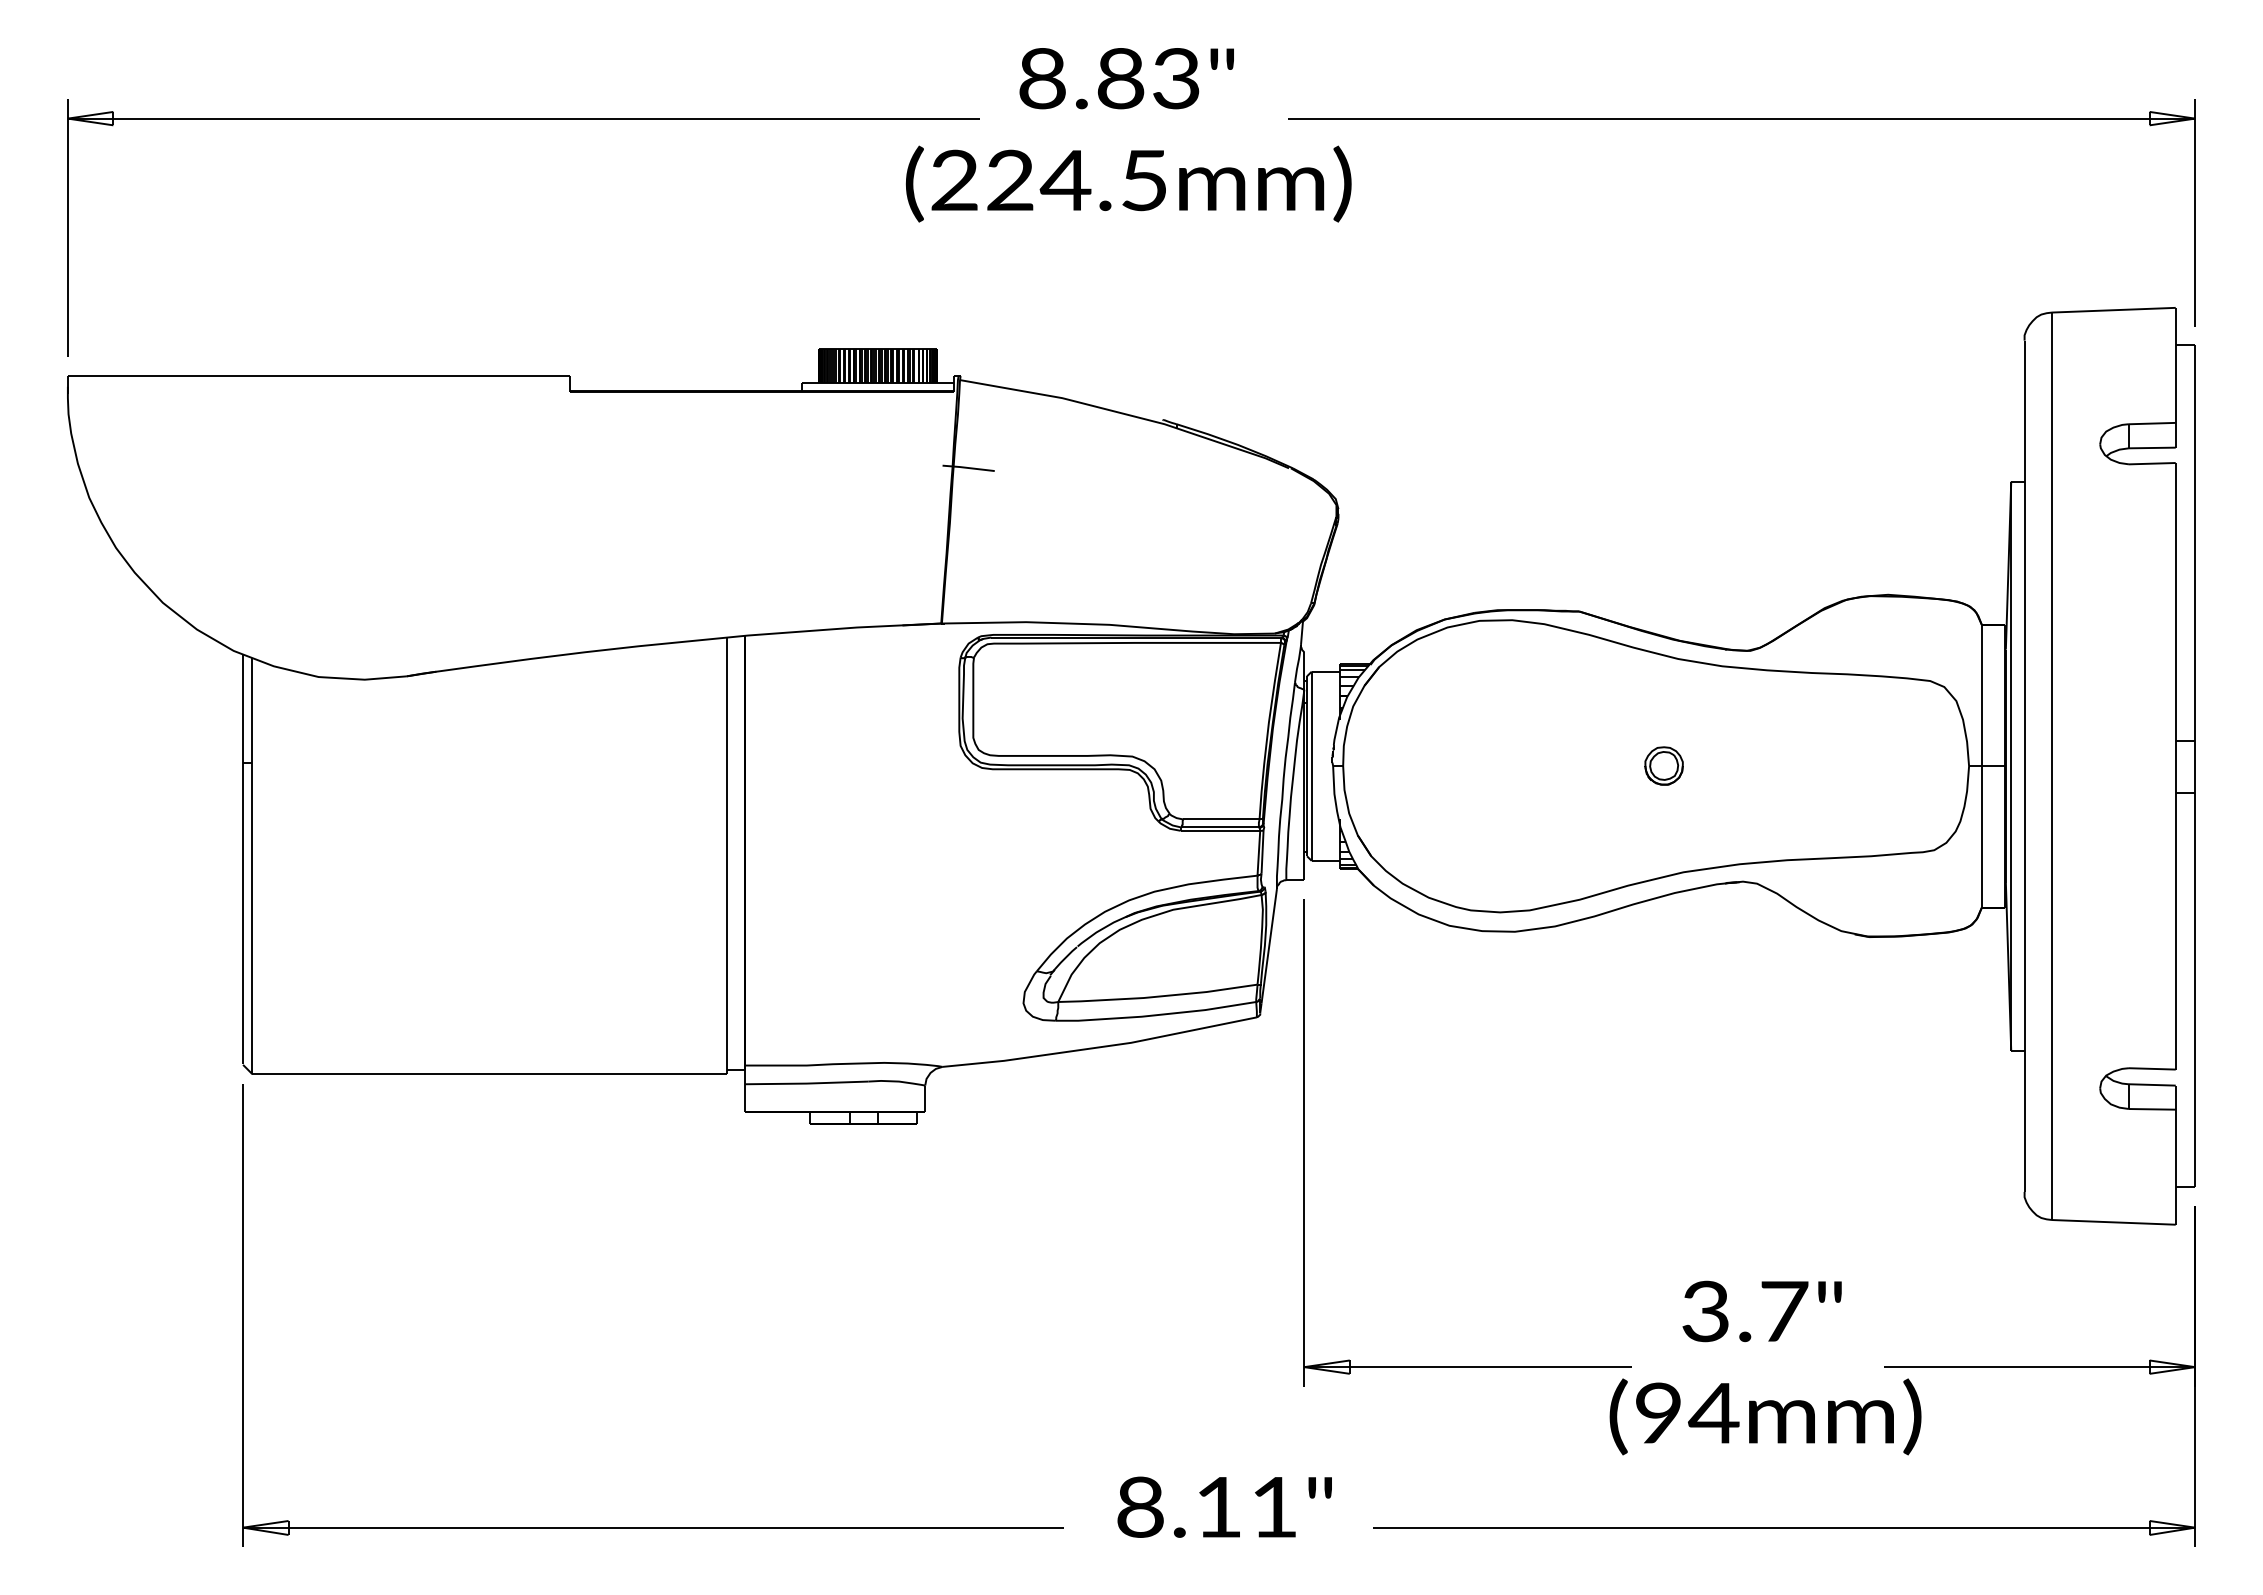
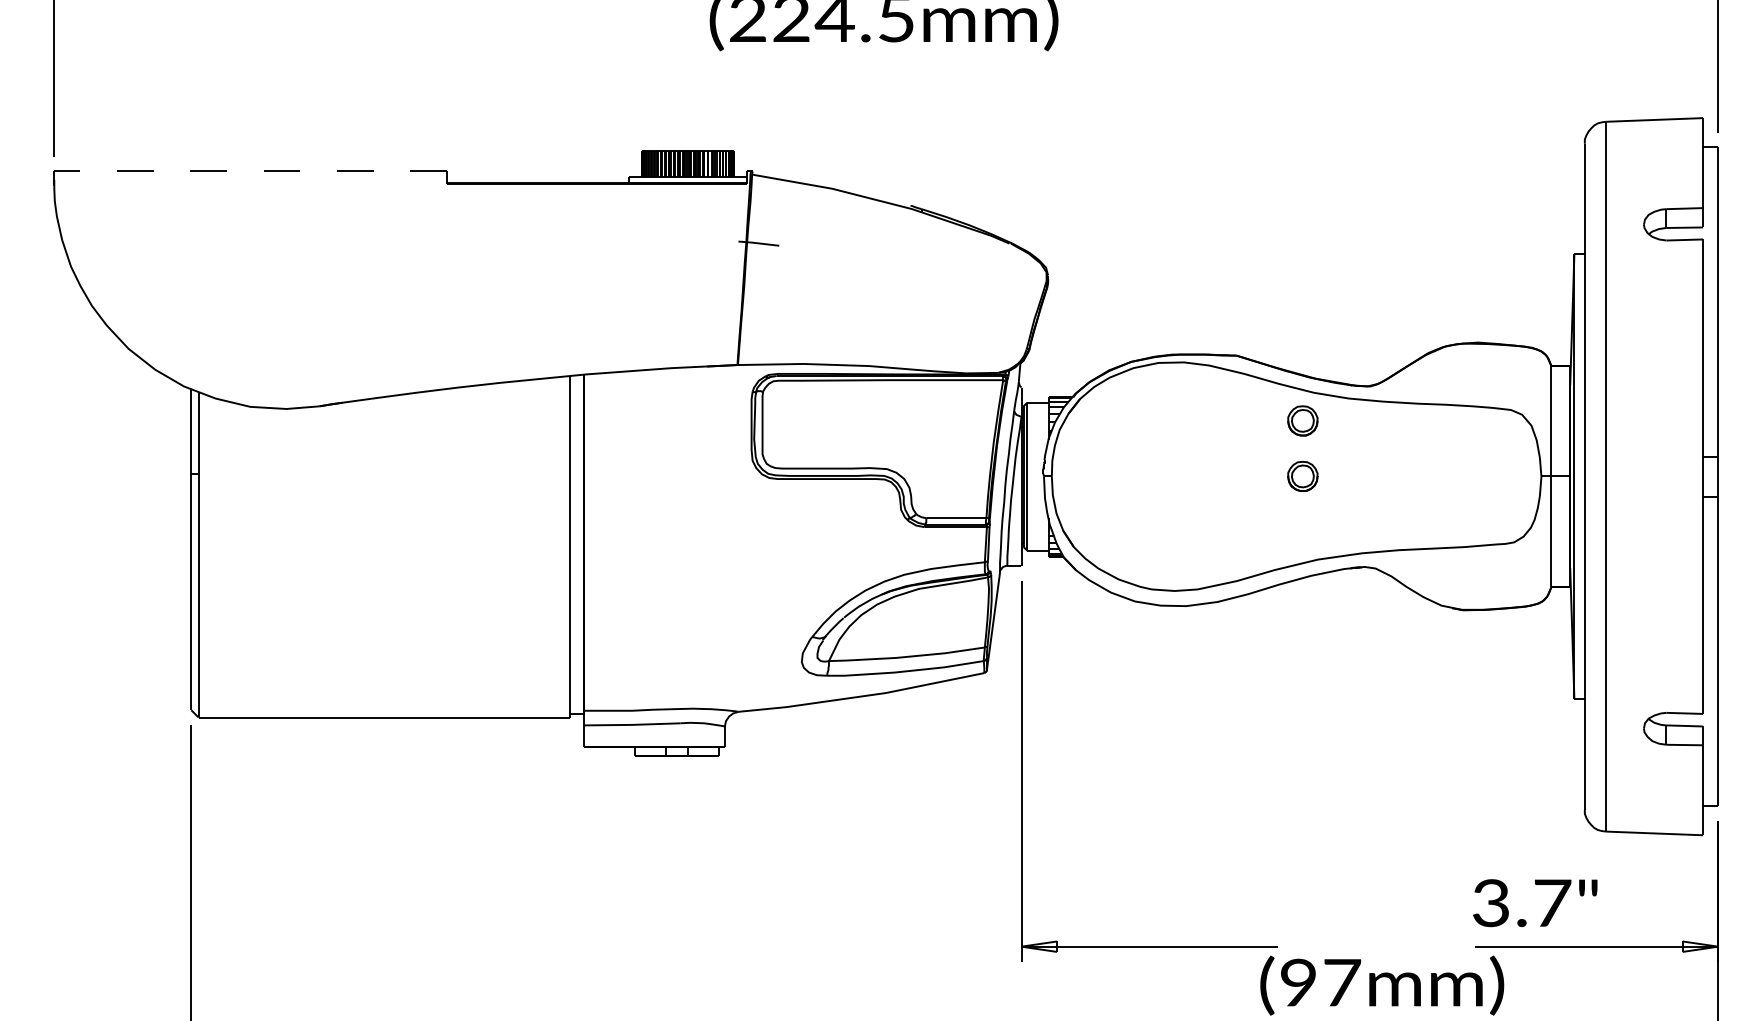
line: (318, 376) -> (250, 171), solid -> dashed
part: (1663, 694) -> (1302, 420), added
text: (1761, 1311) -> (1534, 903), moved
text: (1713, 1413) -> (1341, 982), (94mm) -> (97mm)

